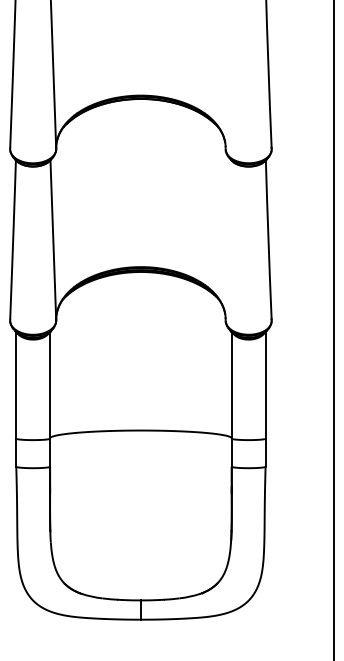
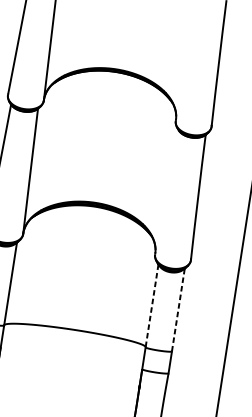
line: (265, 384) -> (178, 309), solid -> dashed
line: (231, 385) -> (151, 305), solid -> dashed

